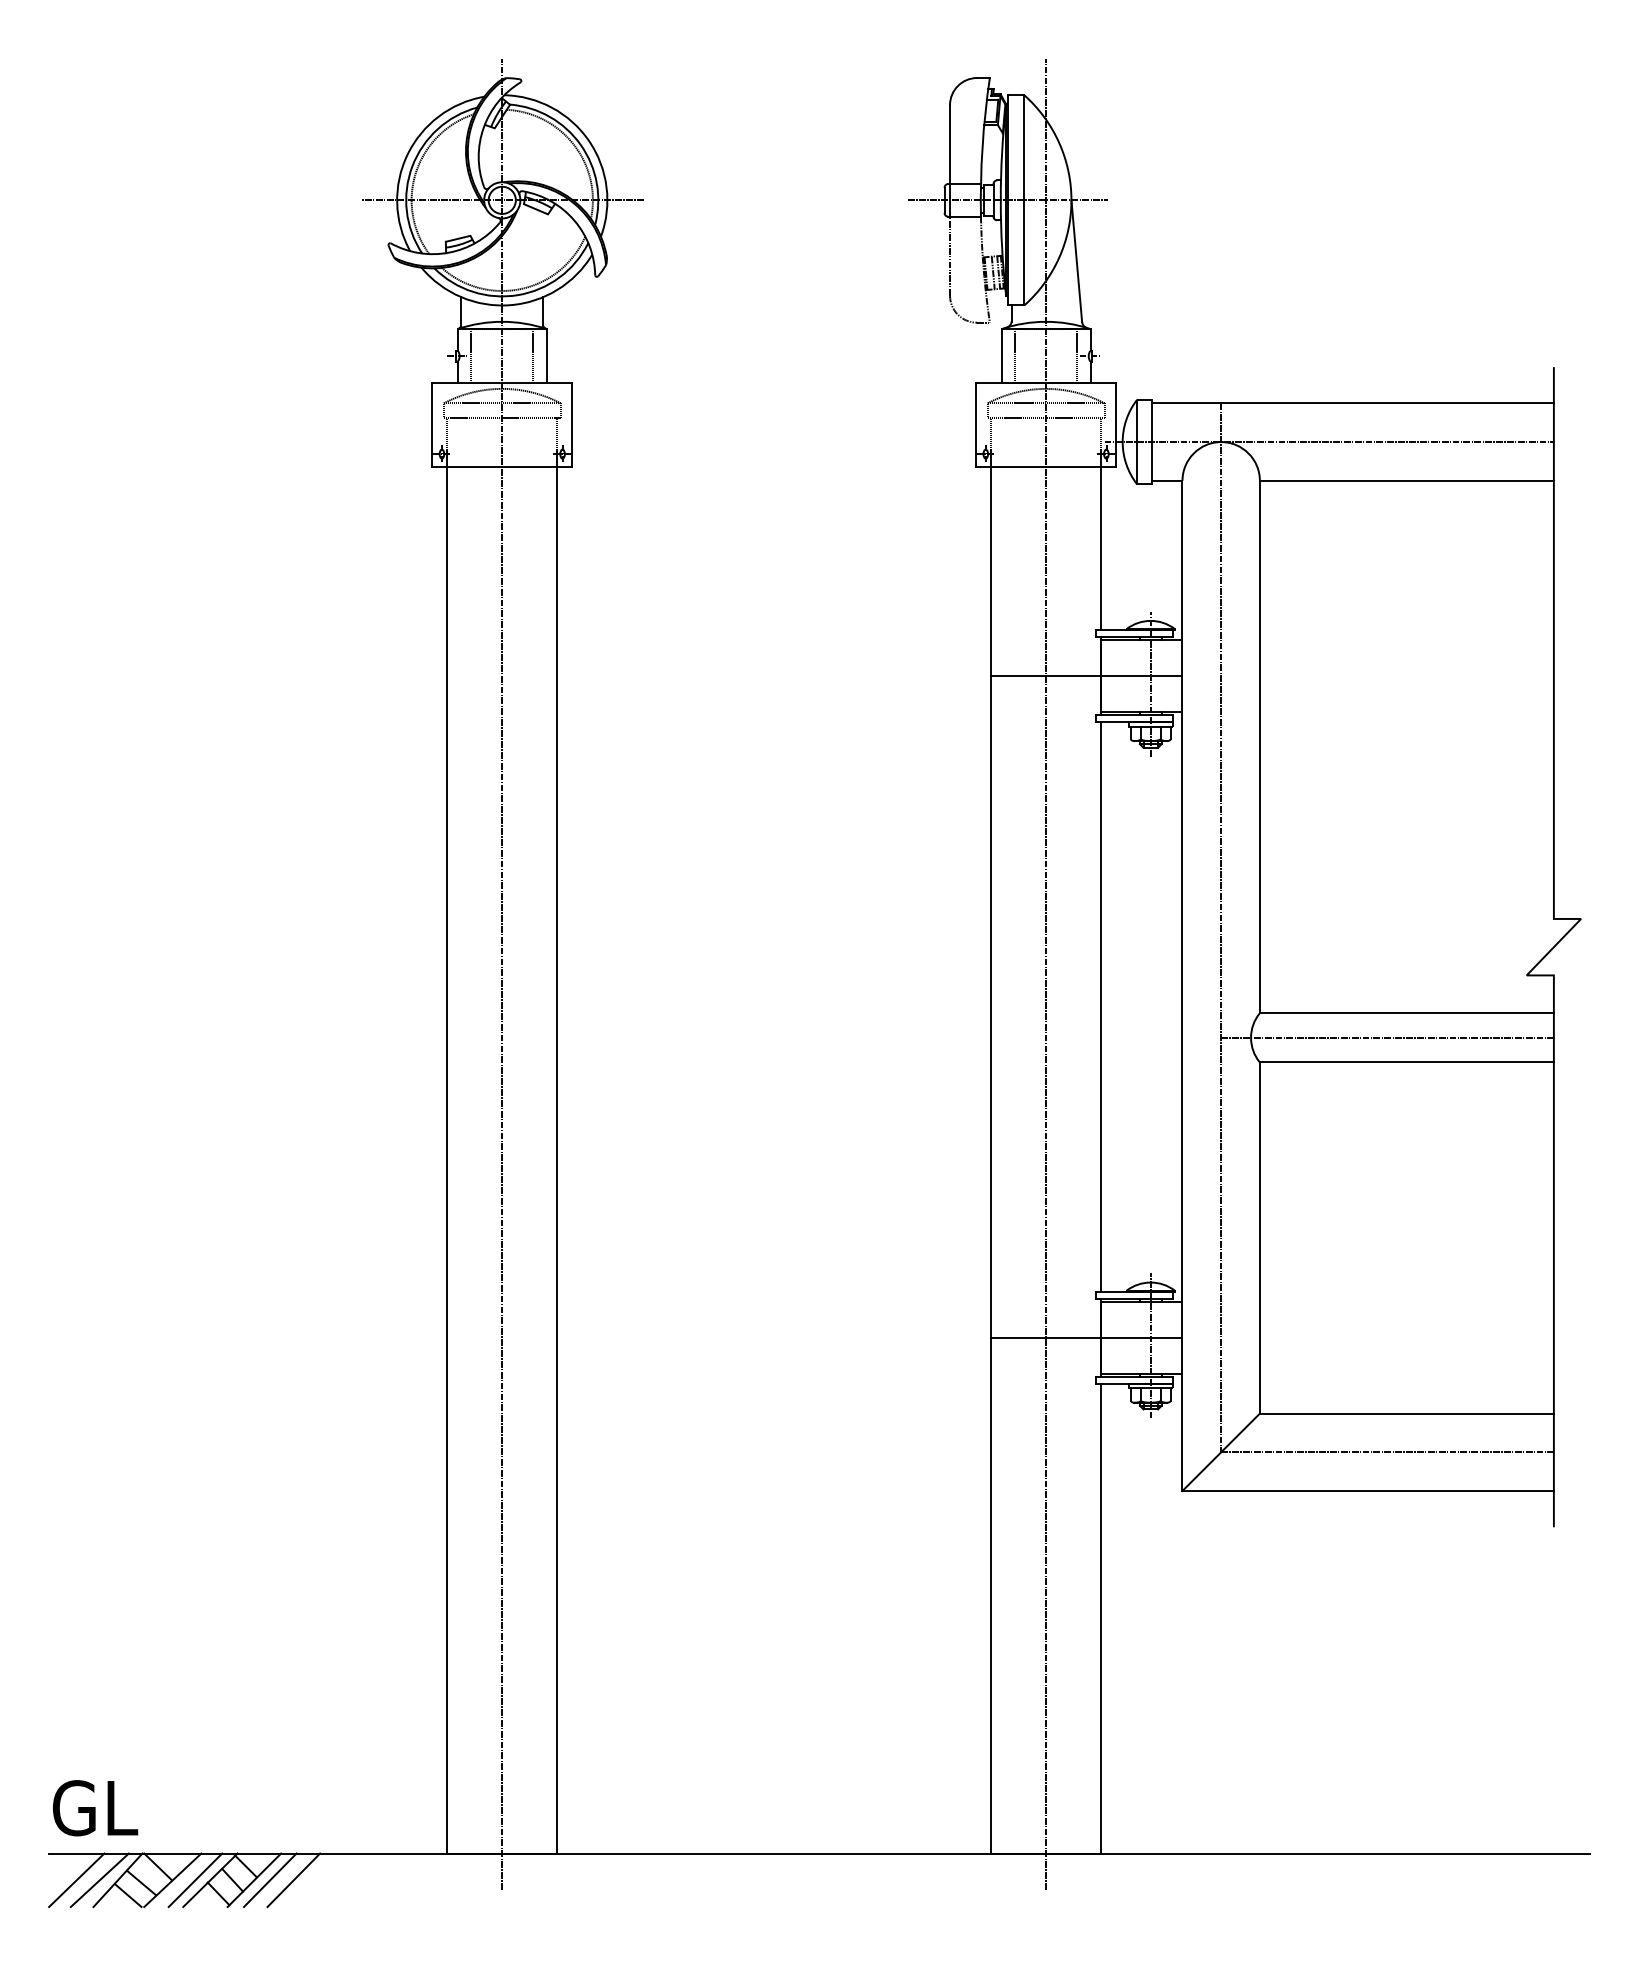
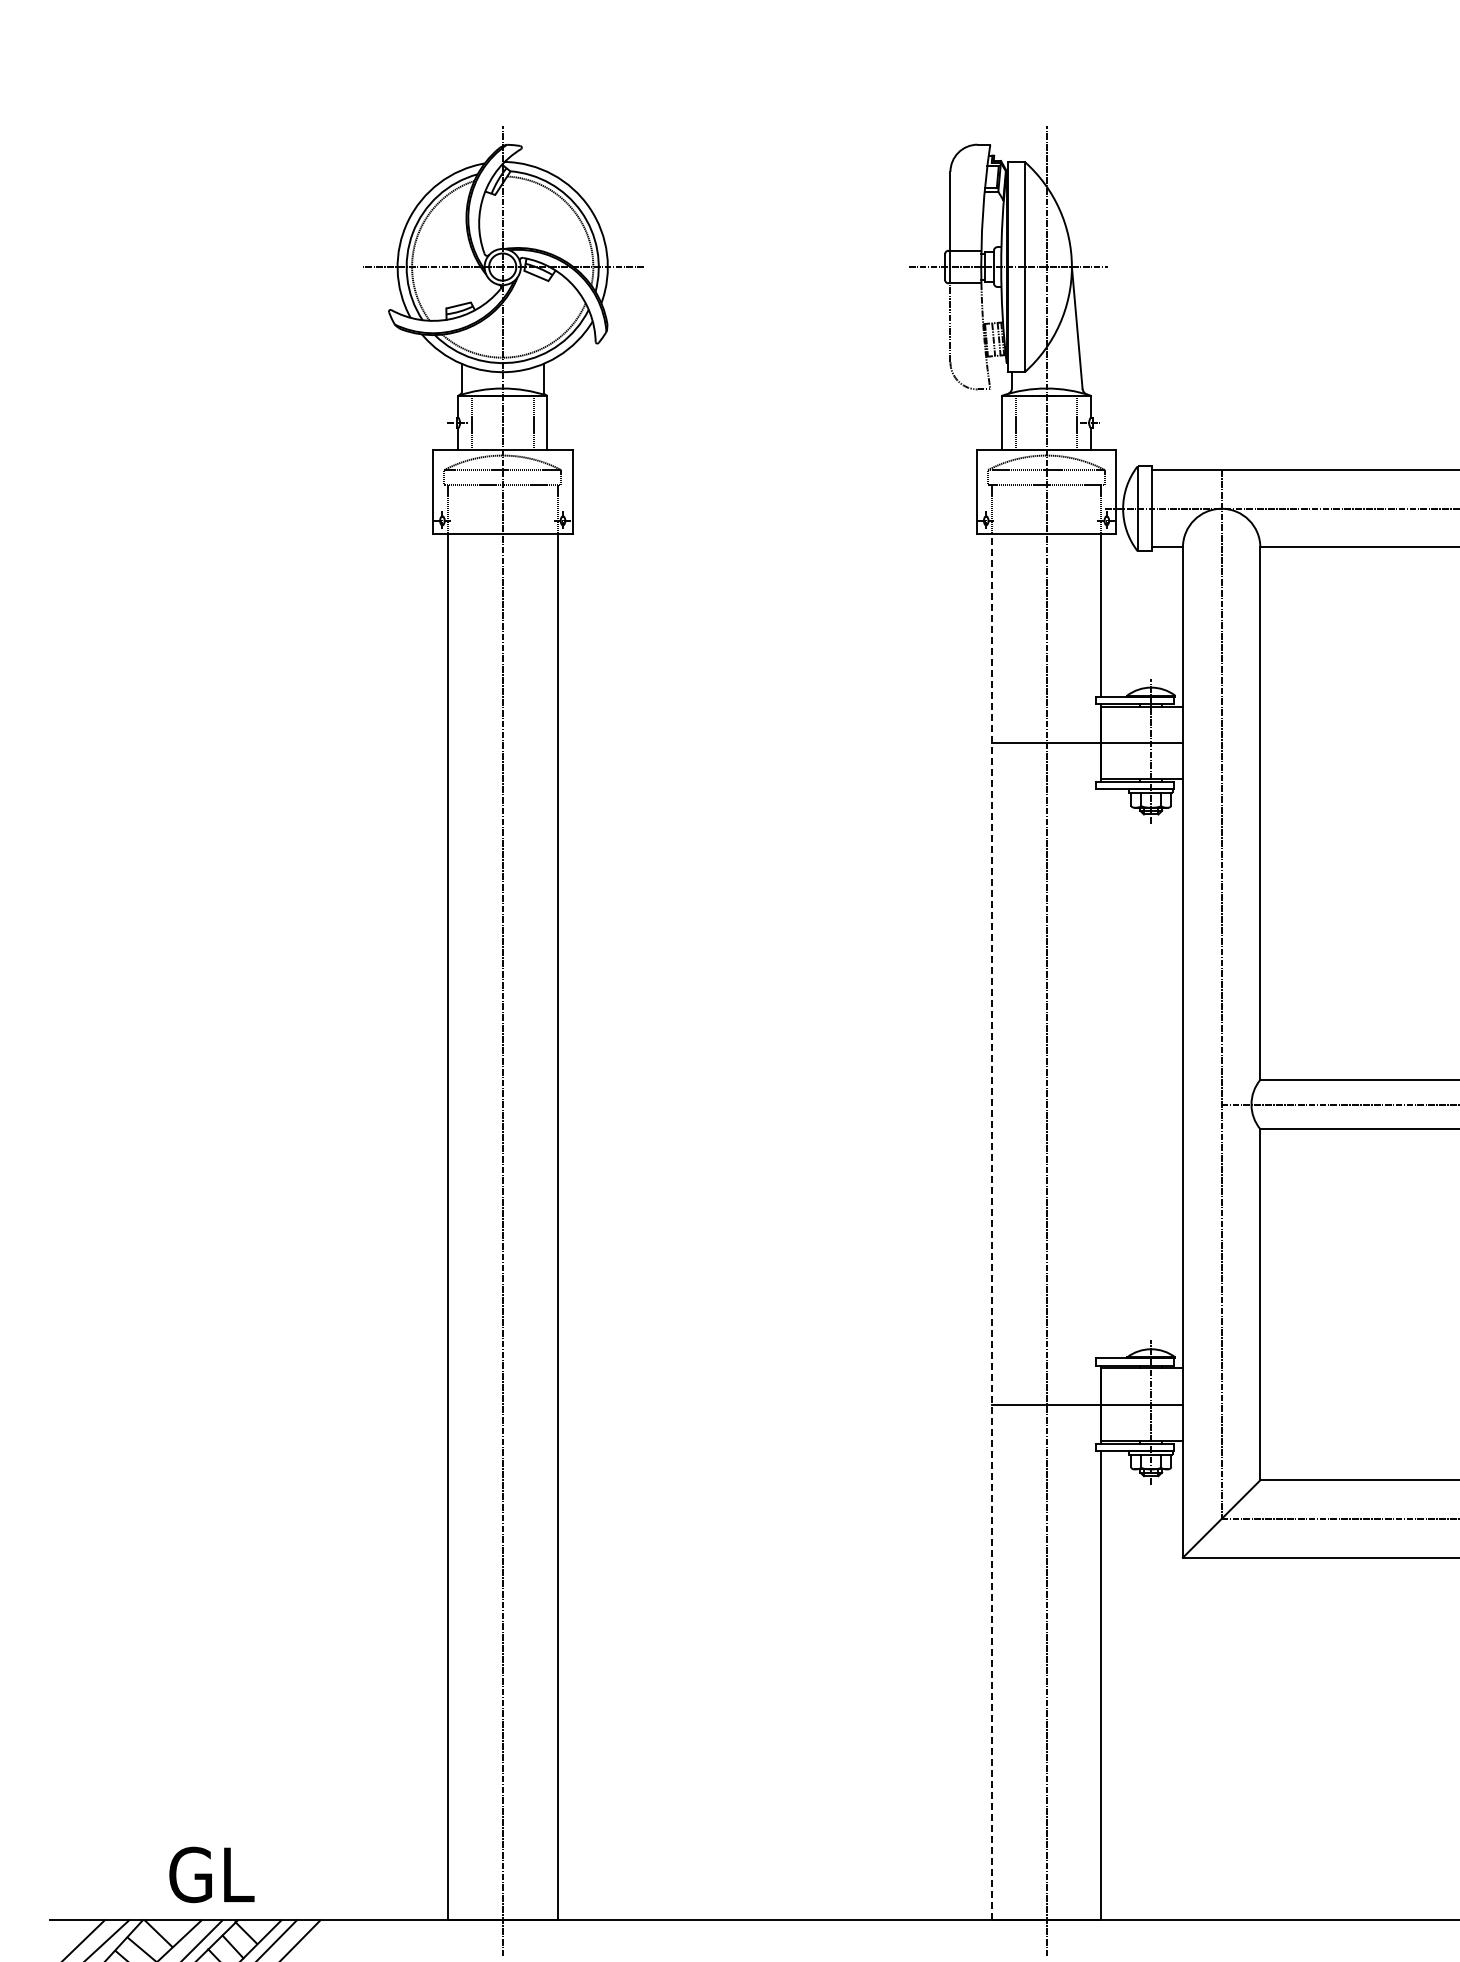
line: (1100, 1006) -> (1100, 1073), removed
line: (991, 1159) -> (991, 1226), solid -> dashed
text: (95, 1808) -> (211, 1875), moved

